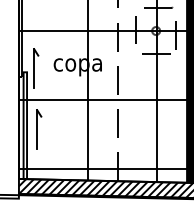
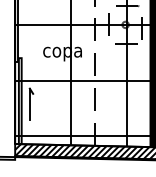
part: (36, 68) -> (29, 55), removed

